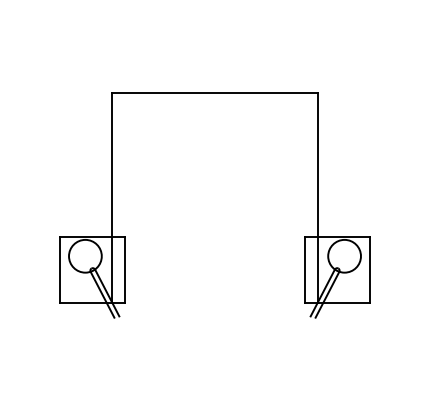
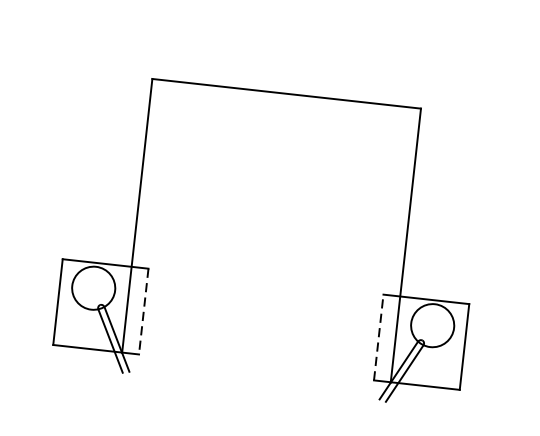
line: (125, 269) -> (144, 311), solid -> dashed
line: (304, 269) -> (378, 337), solid -> dashed

